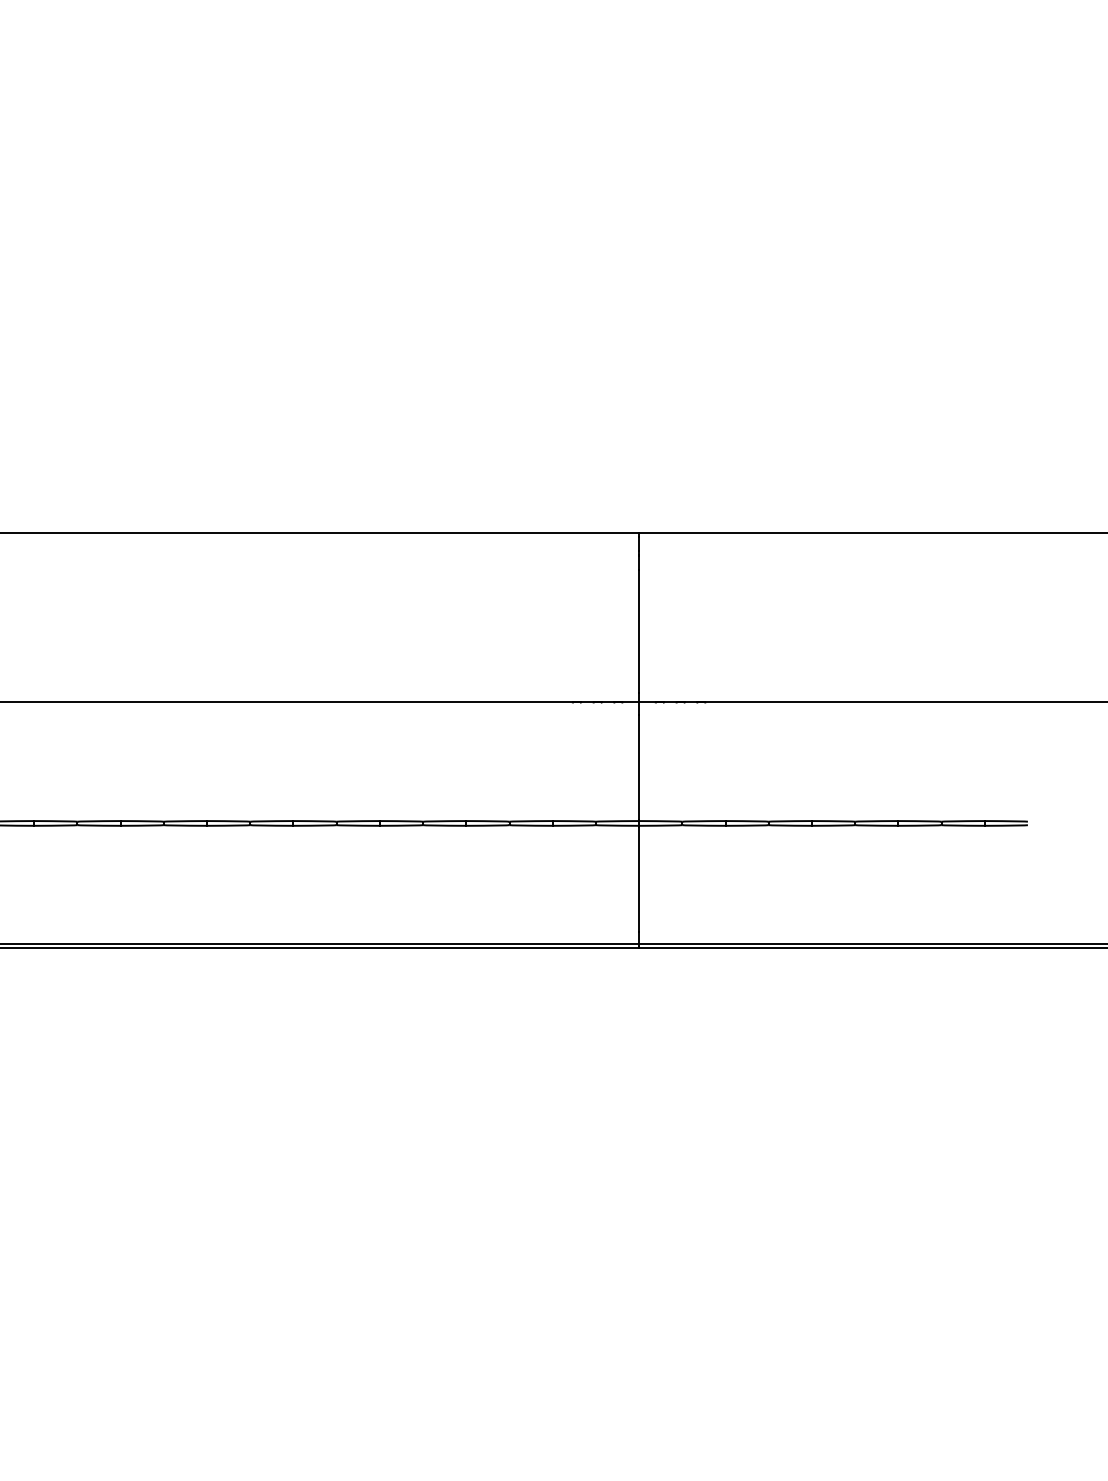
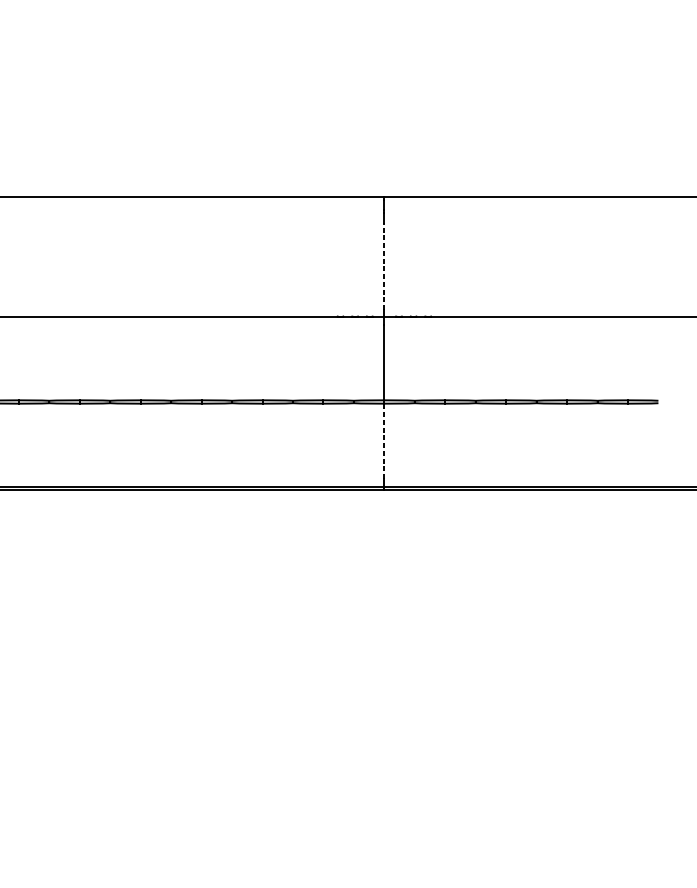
line: (639, 631) -> (384, 266), solid -> dashed
line: (639, 879) -> (384, 441), solid -> dashed

